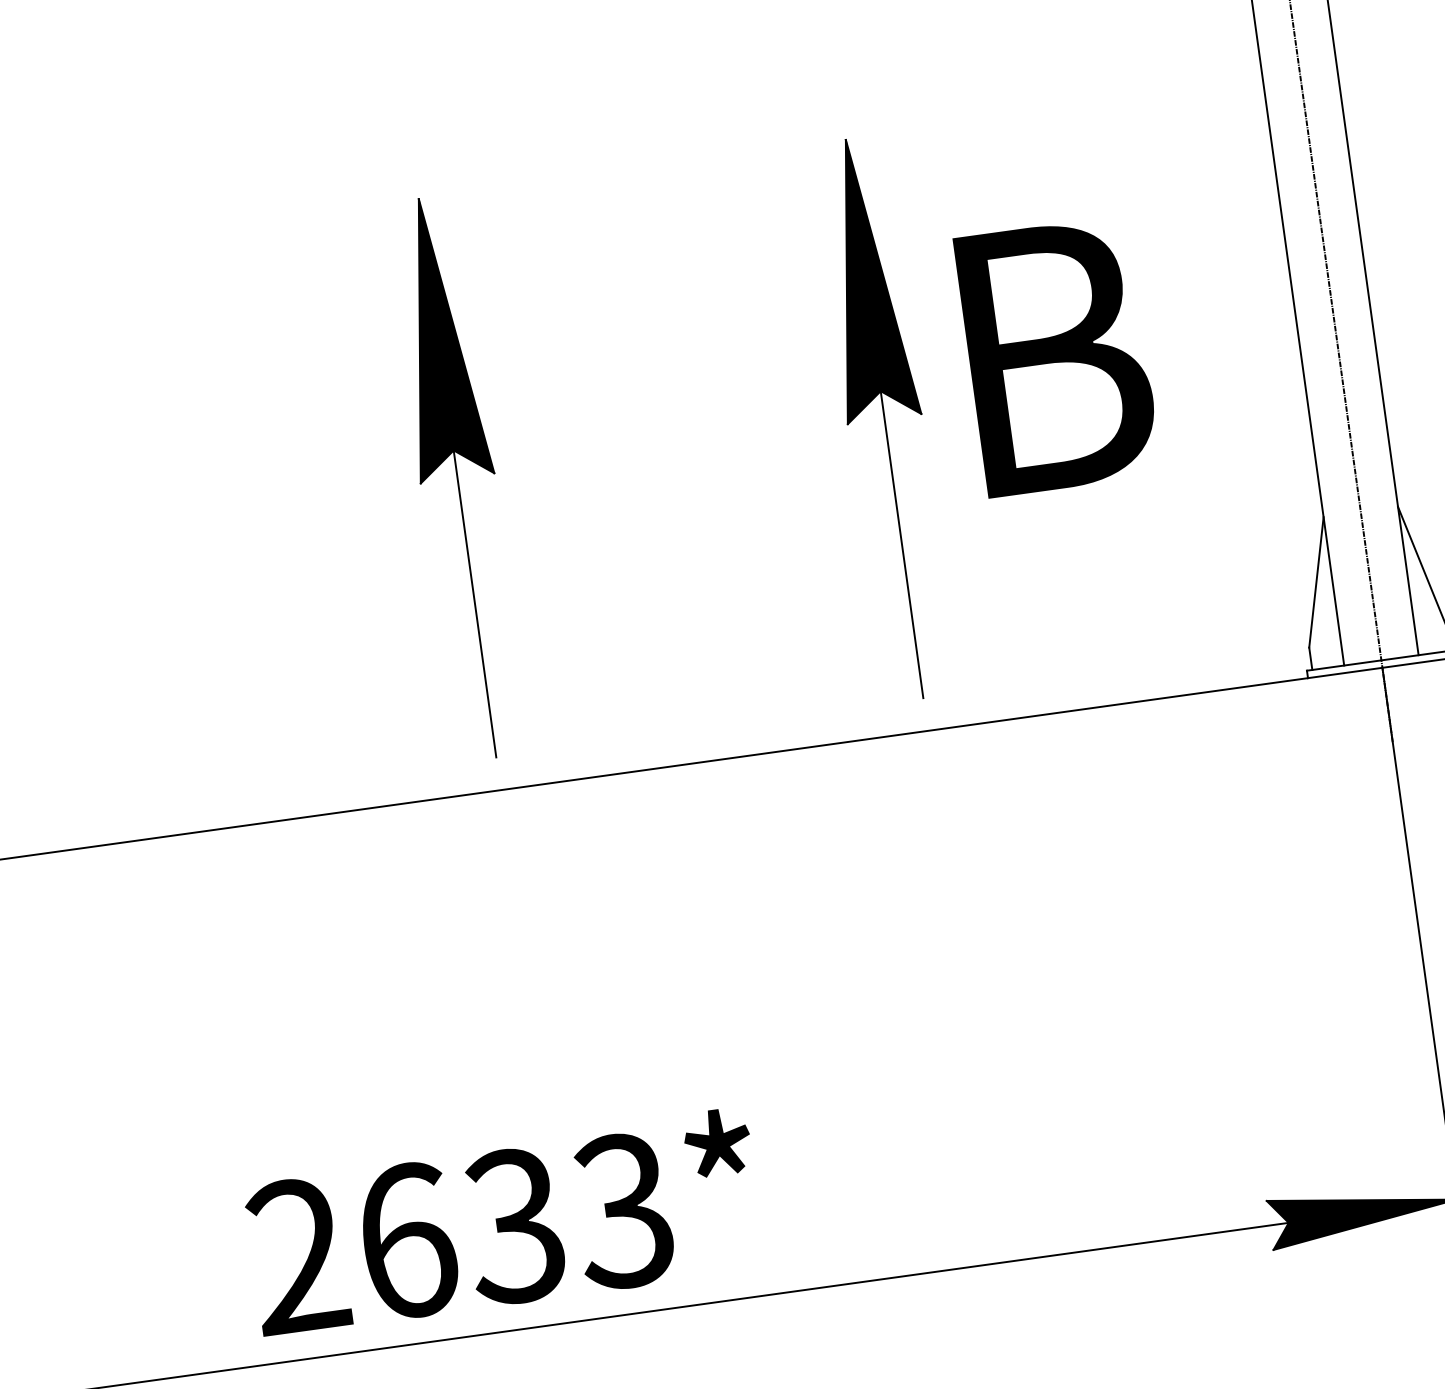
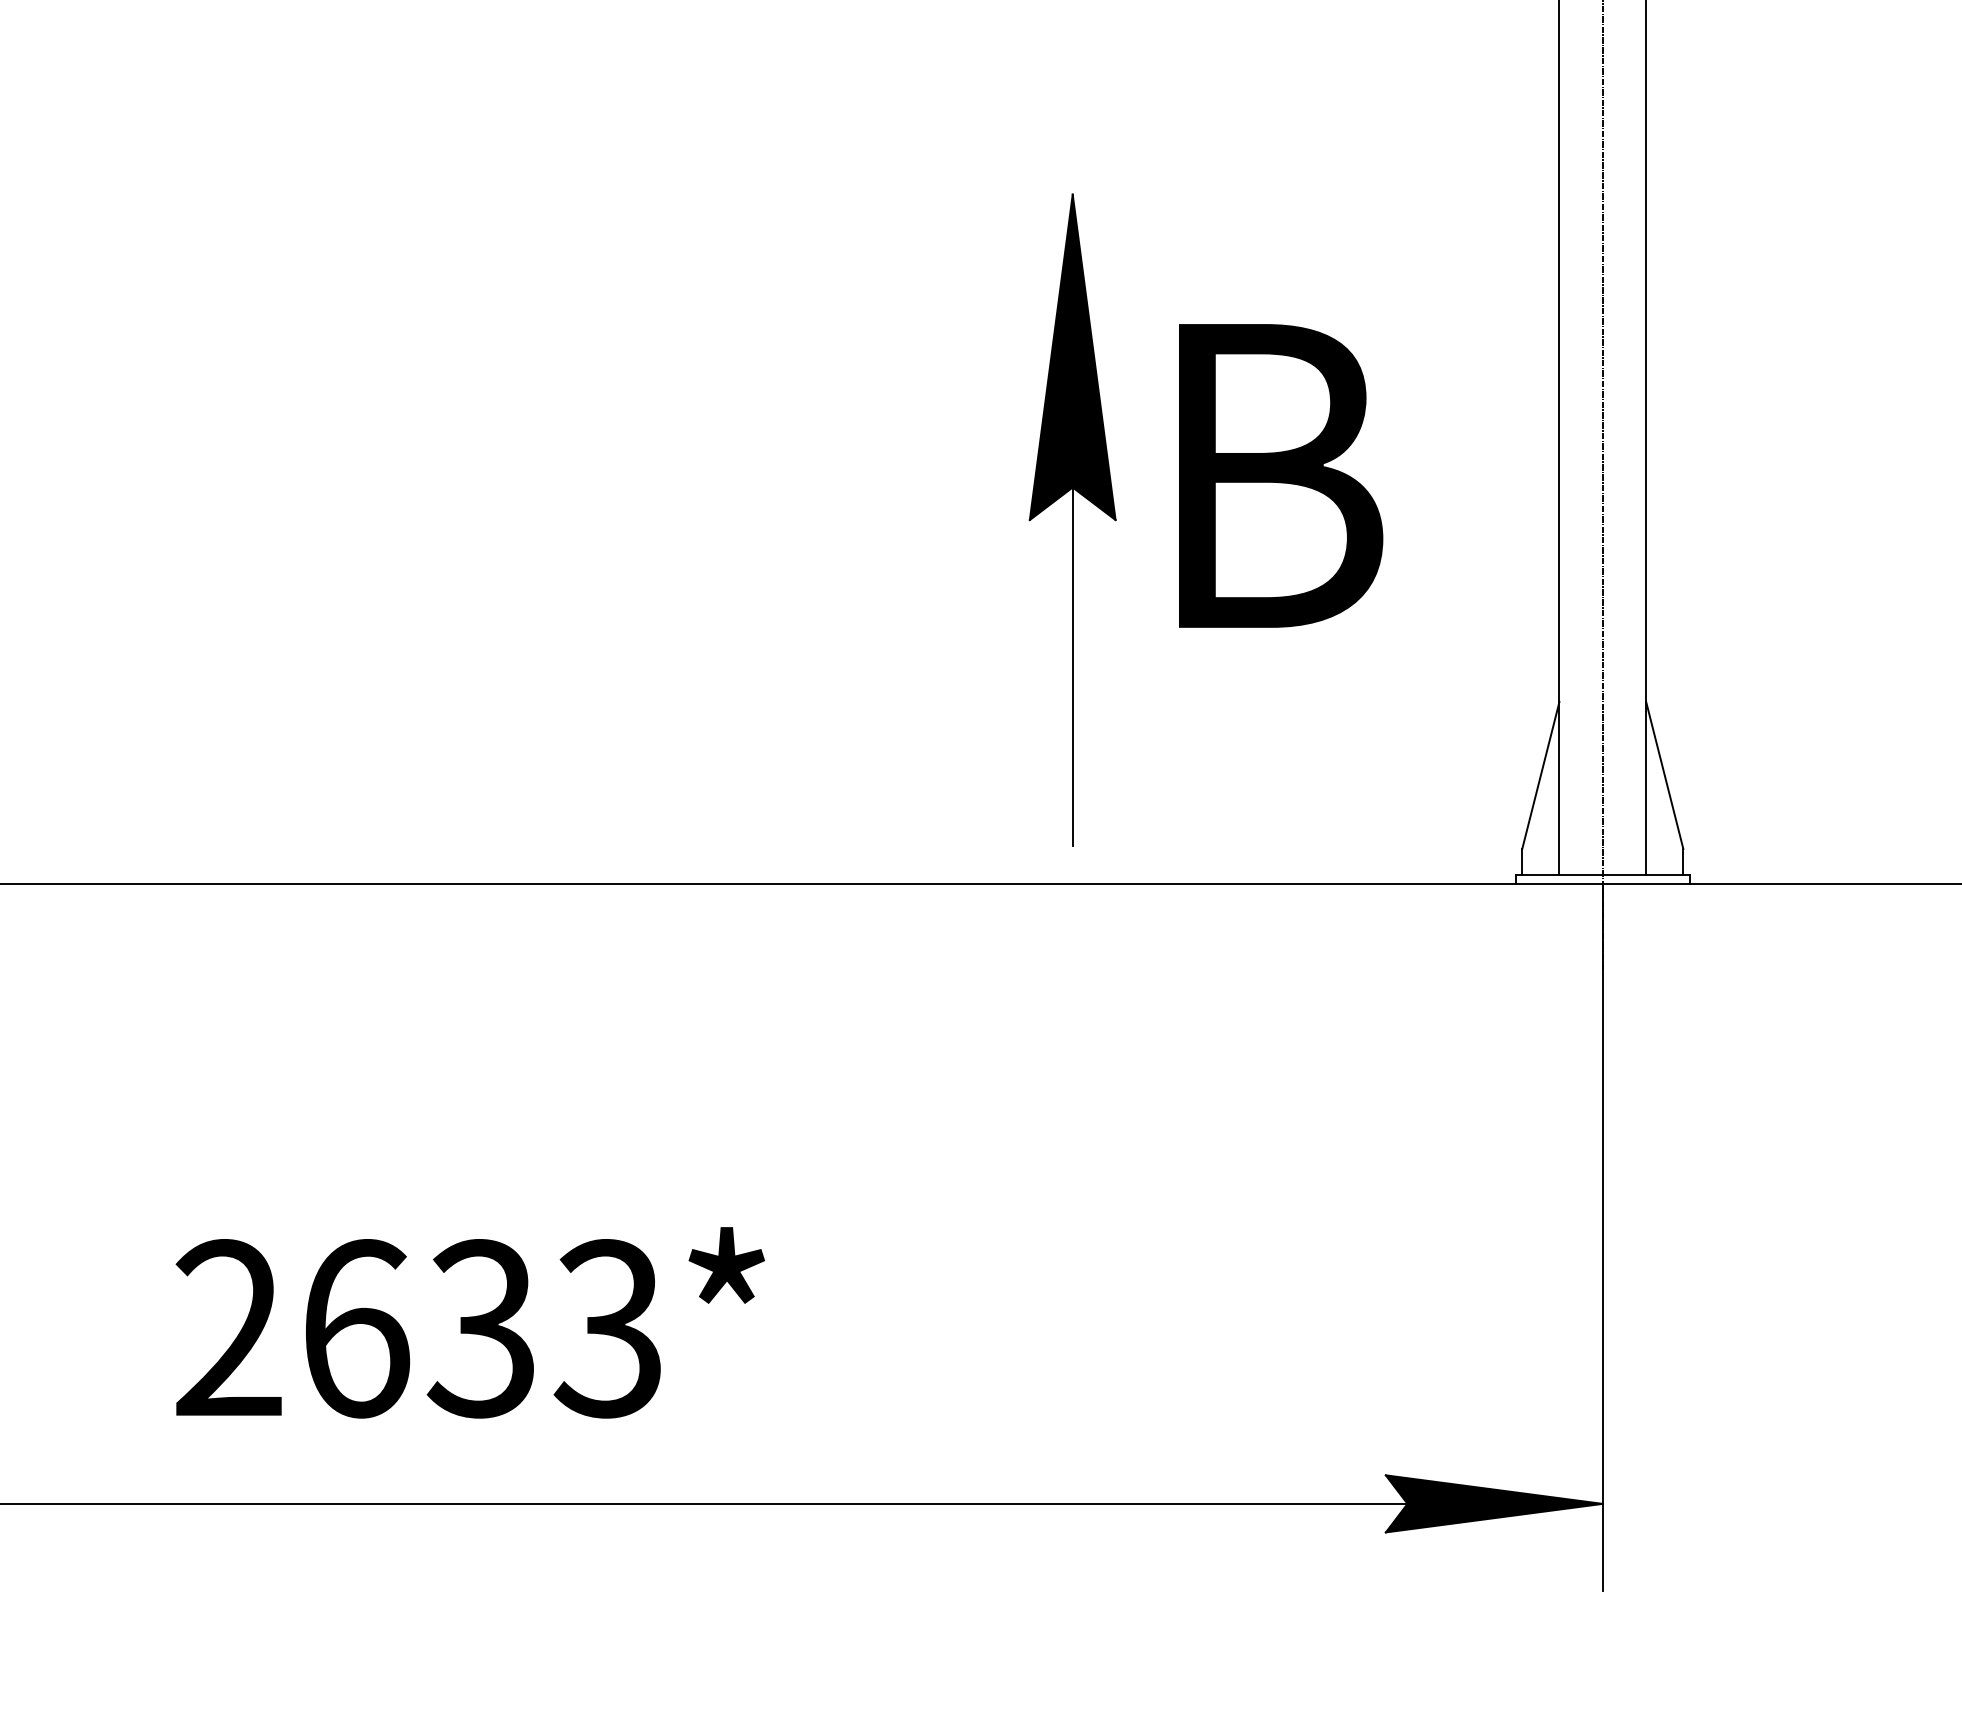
part: (457, 477) -> (574, 519), removed
text: (503, 1222) -> (469, 1322), moved

